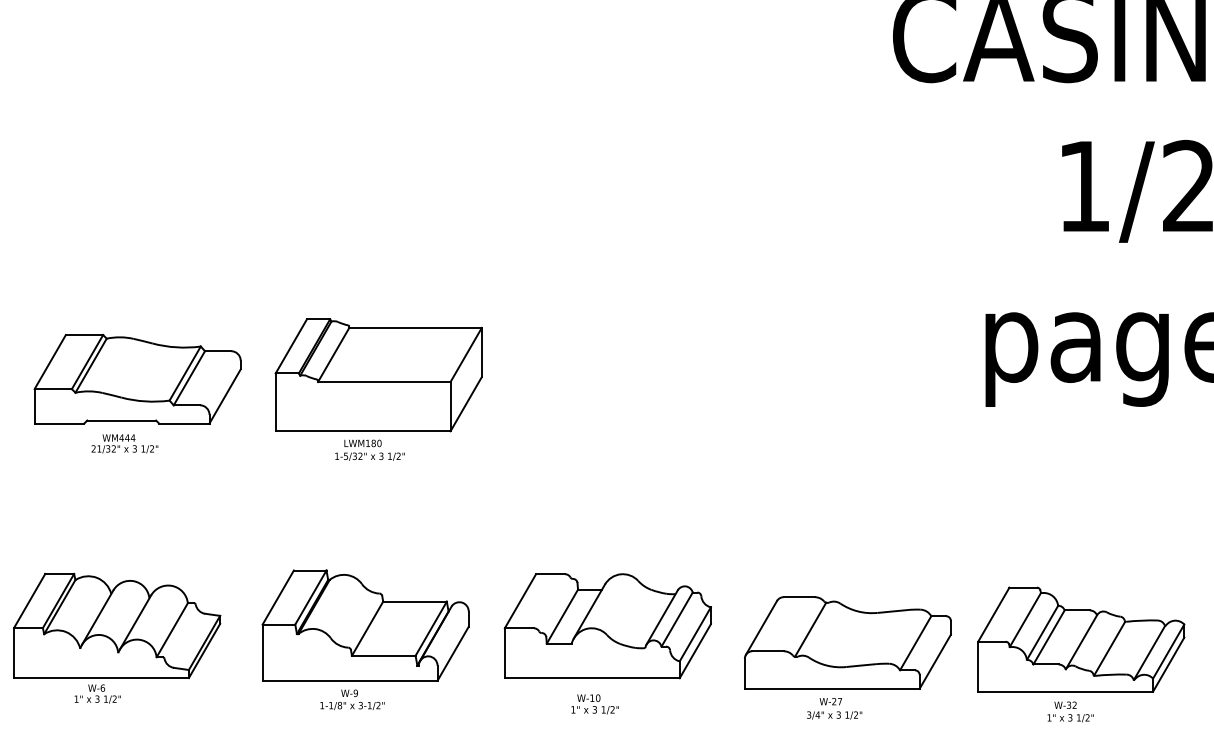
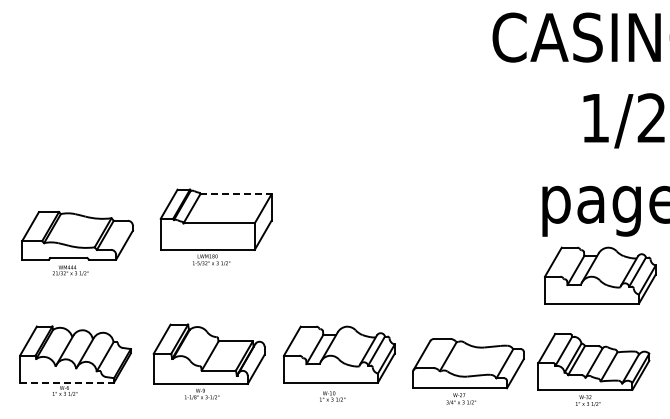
line: (414, 328) -> (235, 194), solid -> dashed
part: (137, 393) -> (77, 243), moved
part: (1093, 478) -> (600, 275), added
line: (102, 678) -> (67, 382), solid -> dashed

